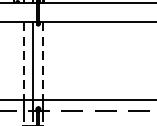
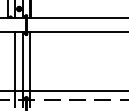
line: (24, 61) -> (15, 62), dashed -> solid
line: (43, 61) -> (30, 62), dashed -> solid

